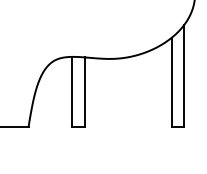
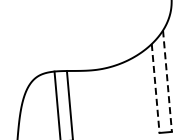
line: (183, 76) -> (167, 81), solid -> dashed
line: (171, 82) -> (155, 88), solid -> dashed

